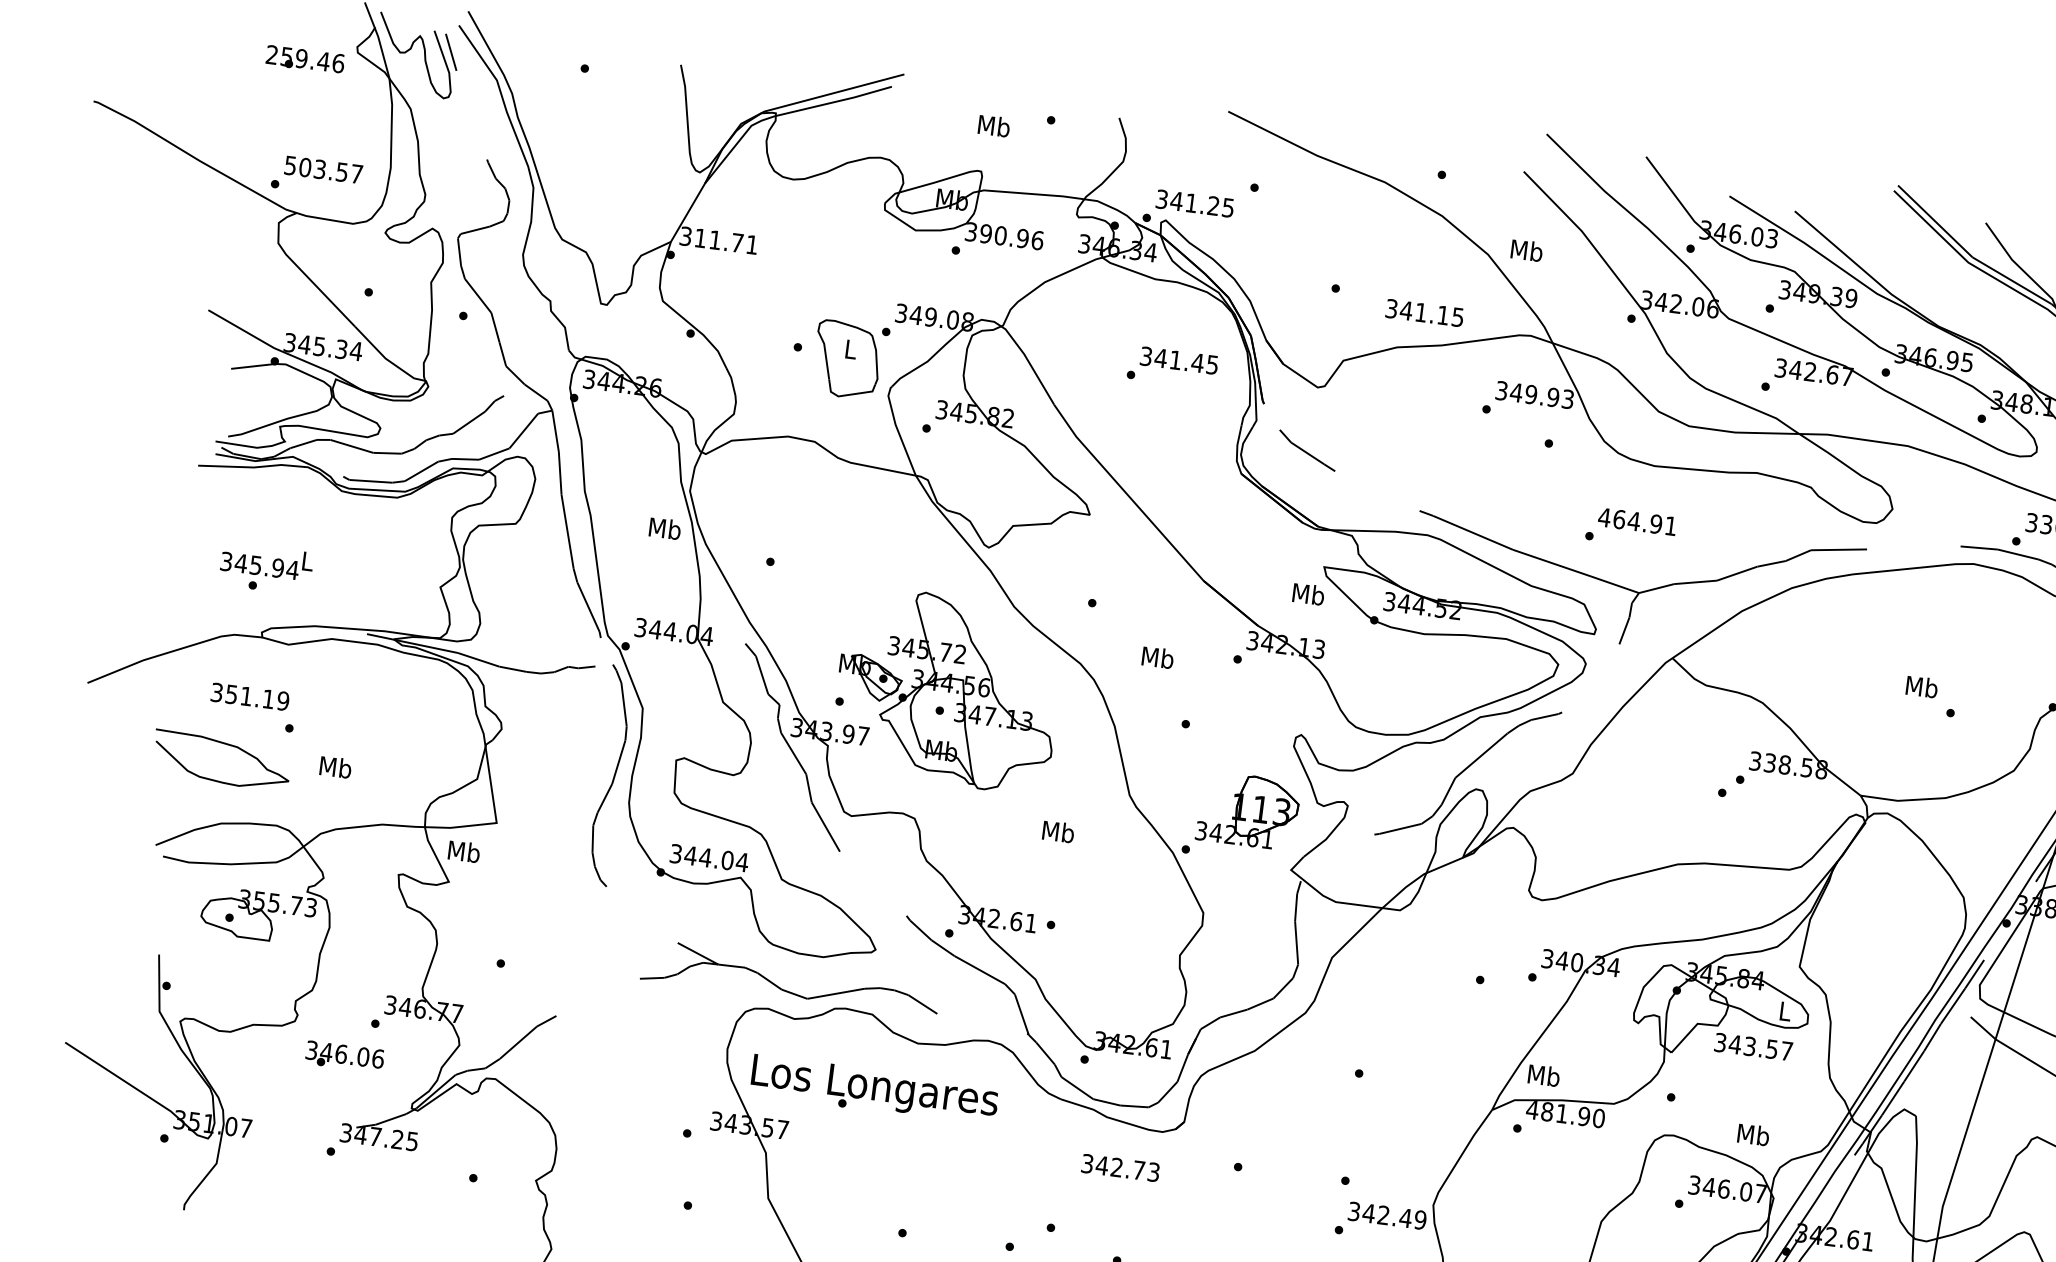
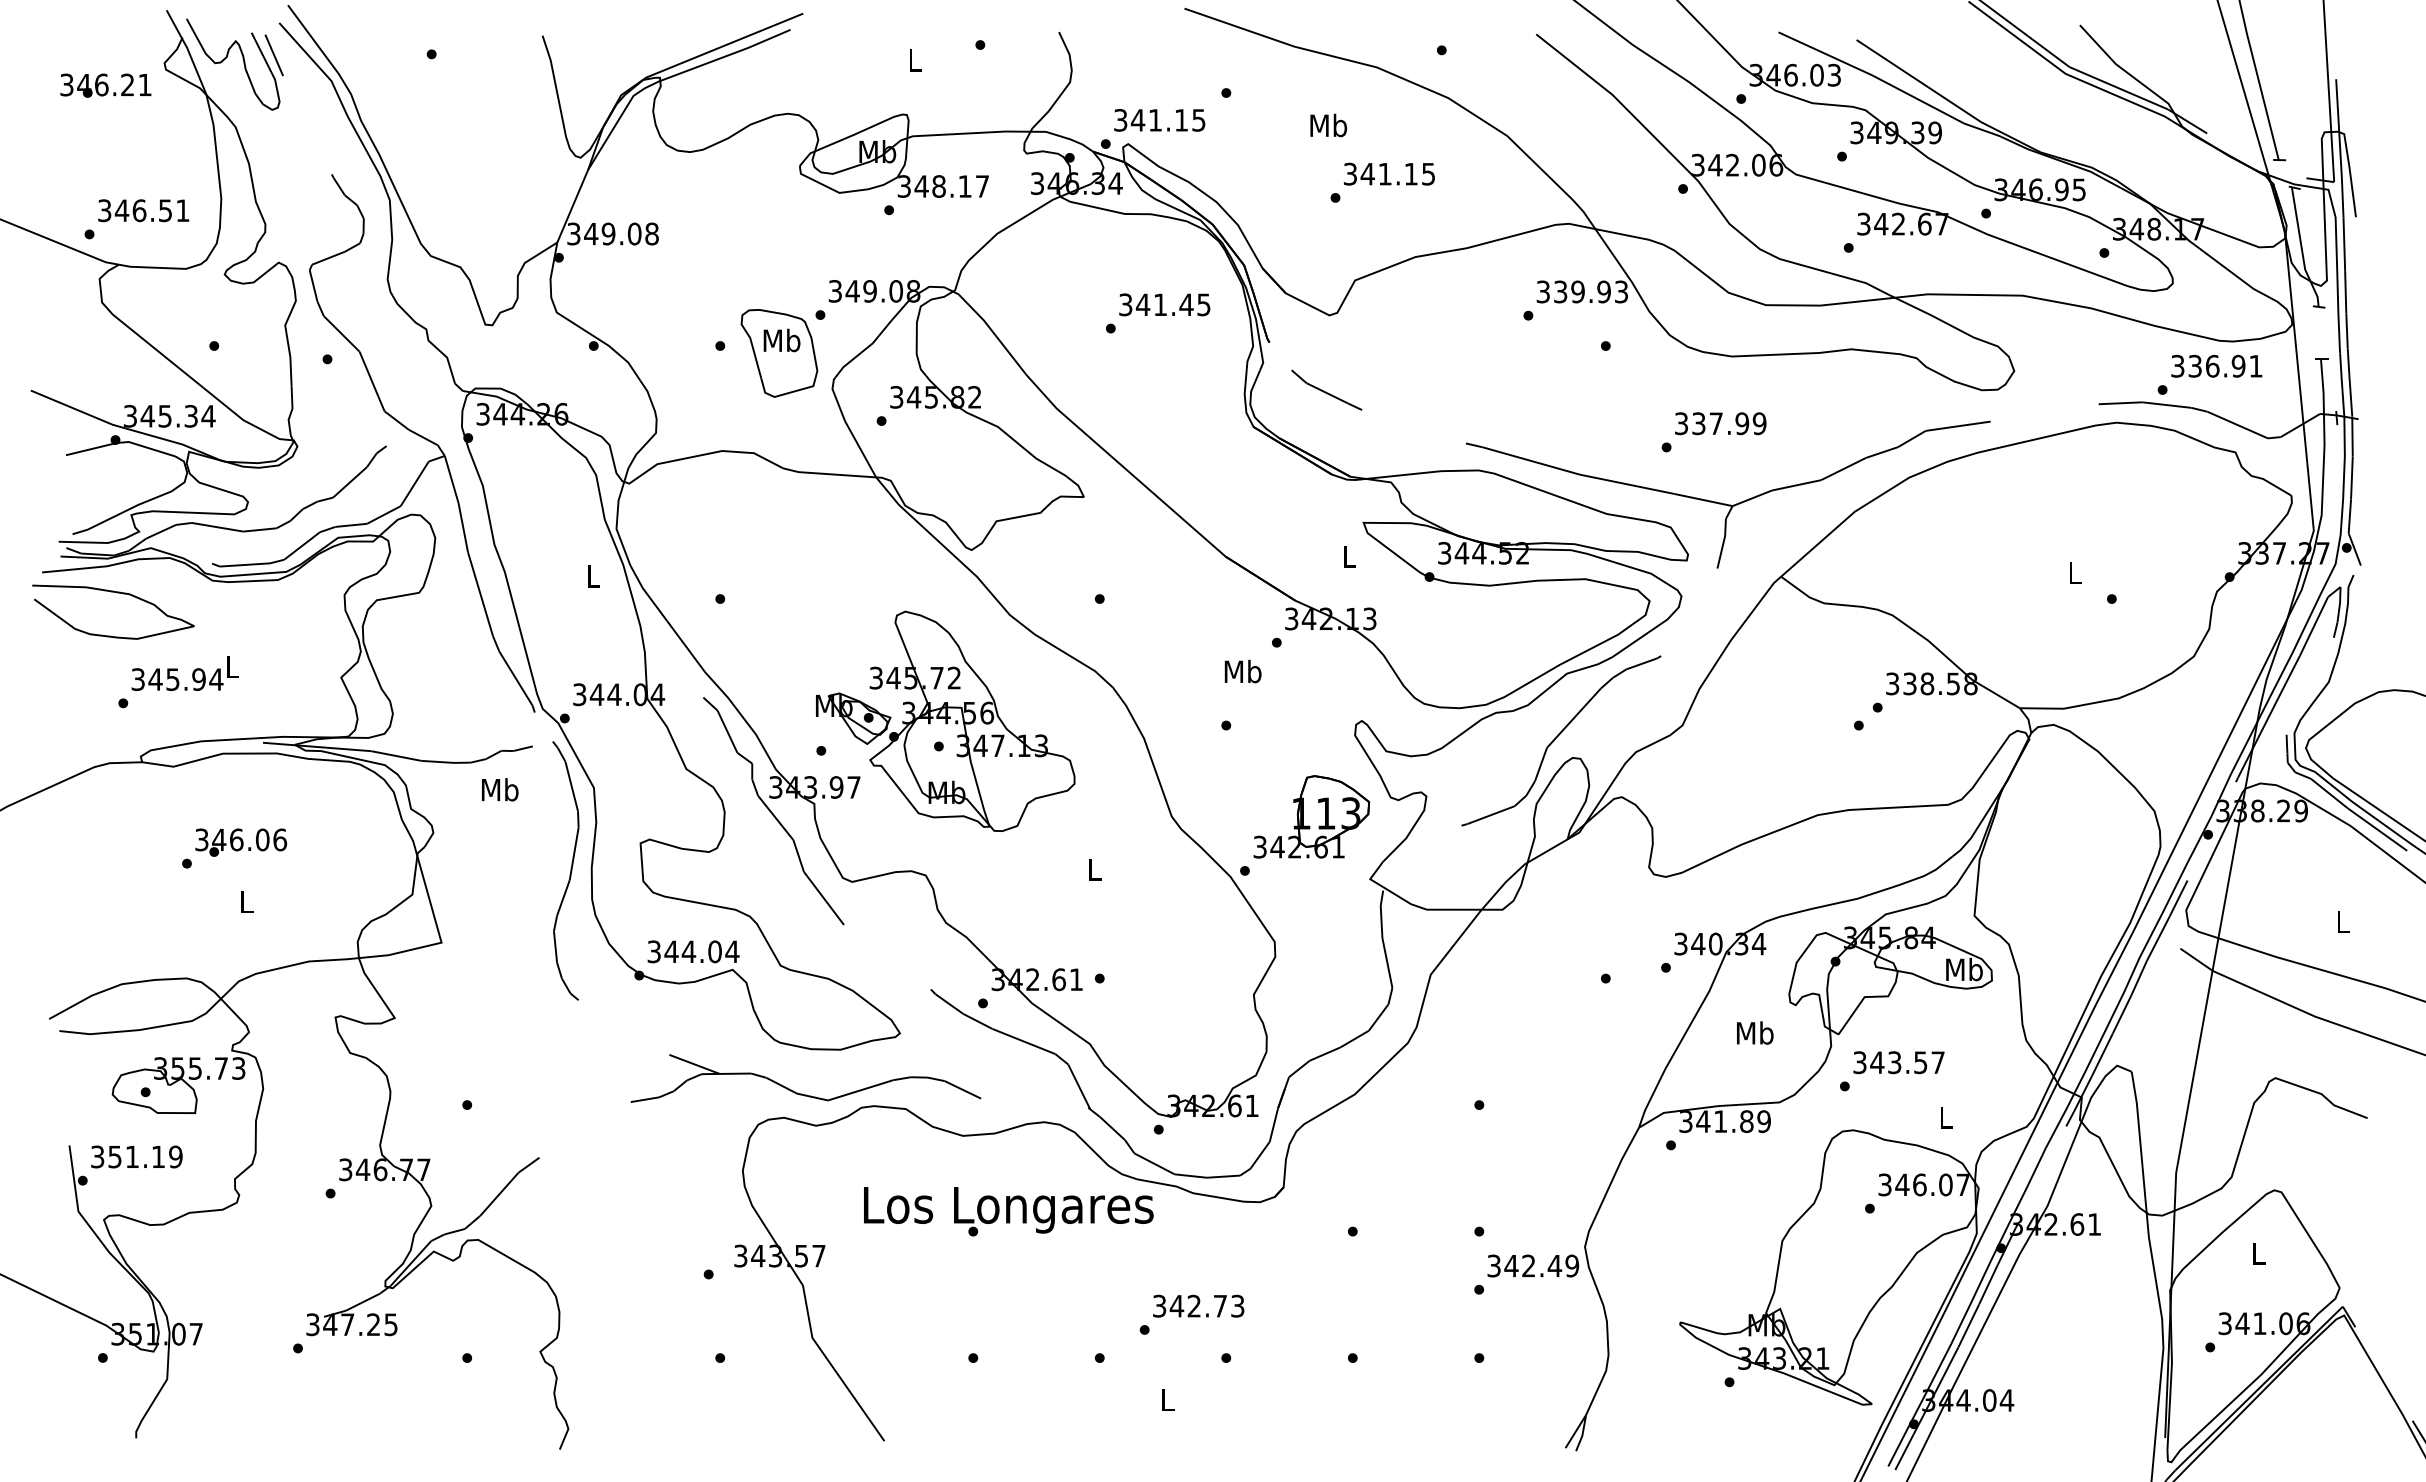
text: (305, 58) -> (106, 84), 259.46 -> 346.21
text: (993, 125) -> (914, 59), Mb -> L
text: (323, 169) -> (143, 210), 503.57 -> 346.51
text: (1213, 206) -> (1181, 120), 341.25 -> 341.15
text: (1011, 237) -> (951, 186), 390.96 -> 348.17
text: (726, 241) -> (621, 233), 311.71 -> 349.08
text: (1526, 250) -> (1328, 125), moved
text: (1424, 312) -> (1389, 173), moved
text: (850, 349) -> (781, 340), L -> Mb
text: (1516, 392) -> (1560, 291), 349.93 -> 339.93
text: (1637, 521) -> (1720, 423), 464.91 -> 337.99
text: (665, 528) -> (593, 575), Mb -> L
text: (266, 561) -> (184, 673), moved
text: (1308, 594) -> (1349, 556), Mb -> L
text: (1157, 657) -> (1242, 671), moved
text: (1921, 686) -> (2074, 572), Mb -> L
text: (249, 696) -> (136, 1156), moved
curve: (226, 745) -> (116, 593), moved
text: (335, 766) -> (246, 901), Mb -> L
text: (1058, 831) -> (1094, 869), Mb -> L
text: (464, 851) -> (500, 789), moved
text: (1785, 1011) -> (1964, 969), L -> Mb
text: (1753, 1046) -> (1898, 1062), moved
text: (344, 1056) -> (240, 842), moved
text: (1544, 1075) -> (1755, 1032), moved
text: (874, 1090) -> (1008, 1211), moved
text: (1565, 1114) -> (1724, 1121), 481.90 -> 341.89
text: (1753, 1134) -> (1945, 1117), Mb -> L
text: (1120, 1167) -> (1198, 1305), moved

